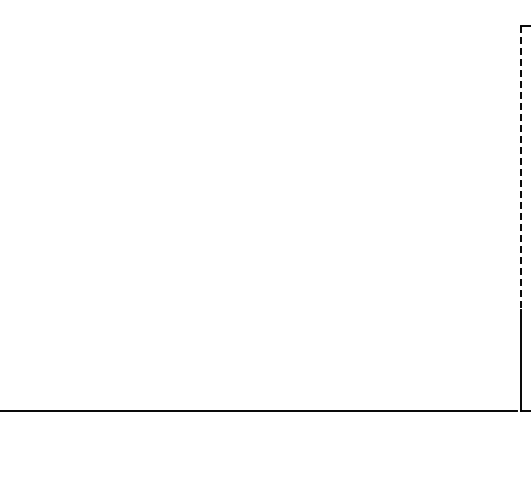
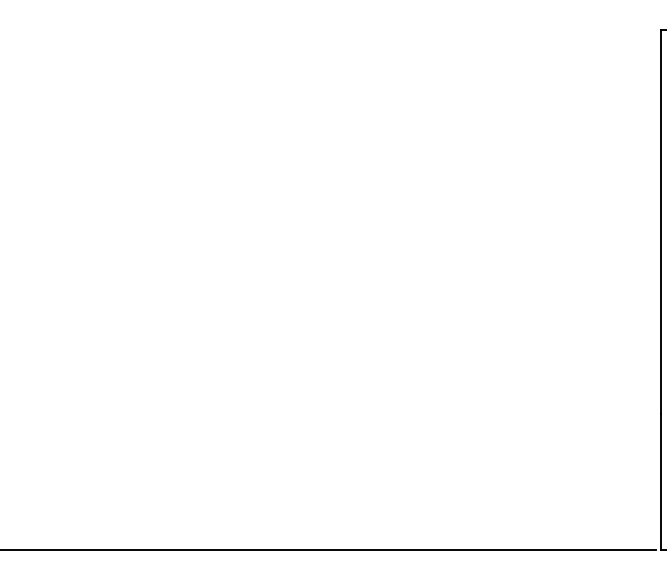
line: (520, 168) -> (660, 222), dashed -> solid

